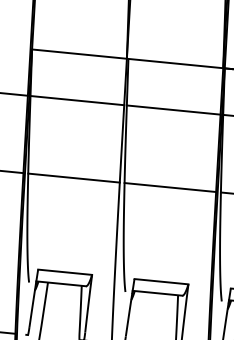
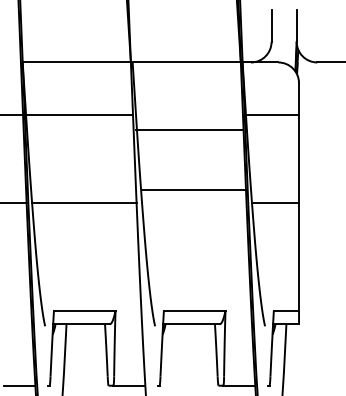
line: (173, 110) -> (189, 130), moved
line: (170, 187) -> (194, 190), moved

